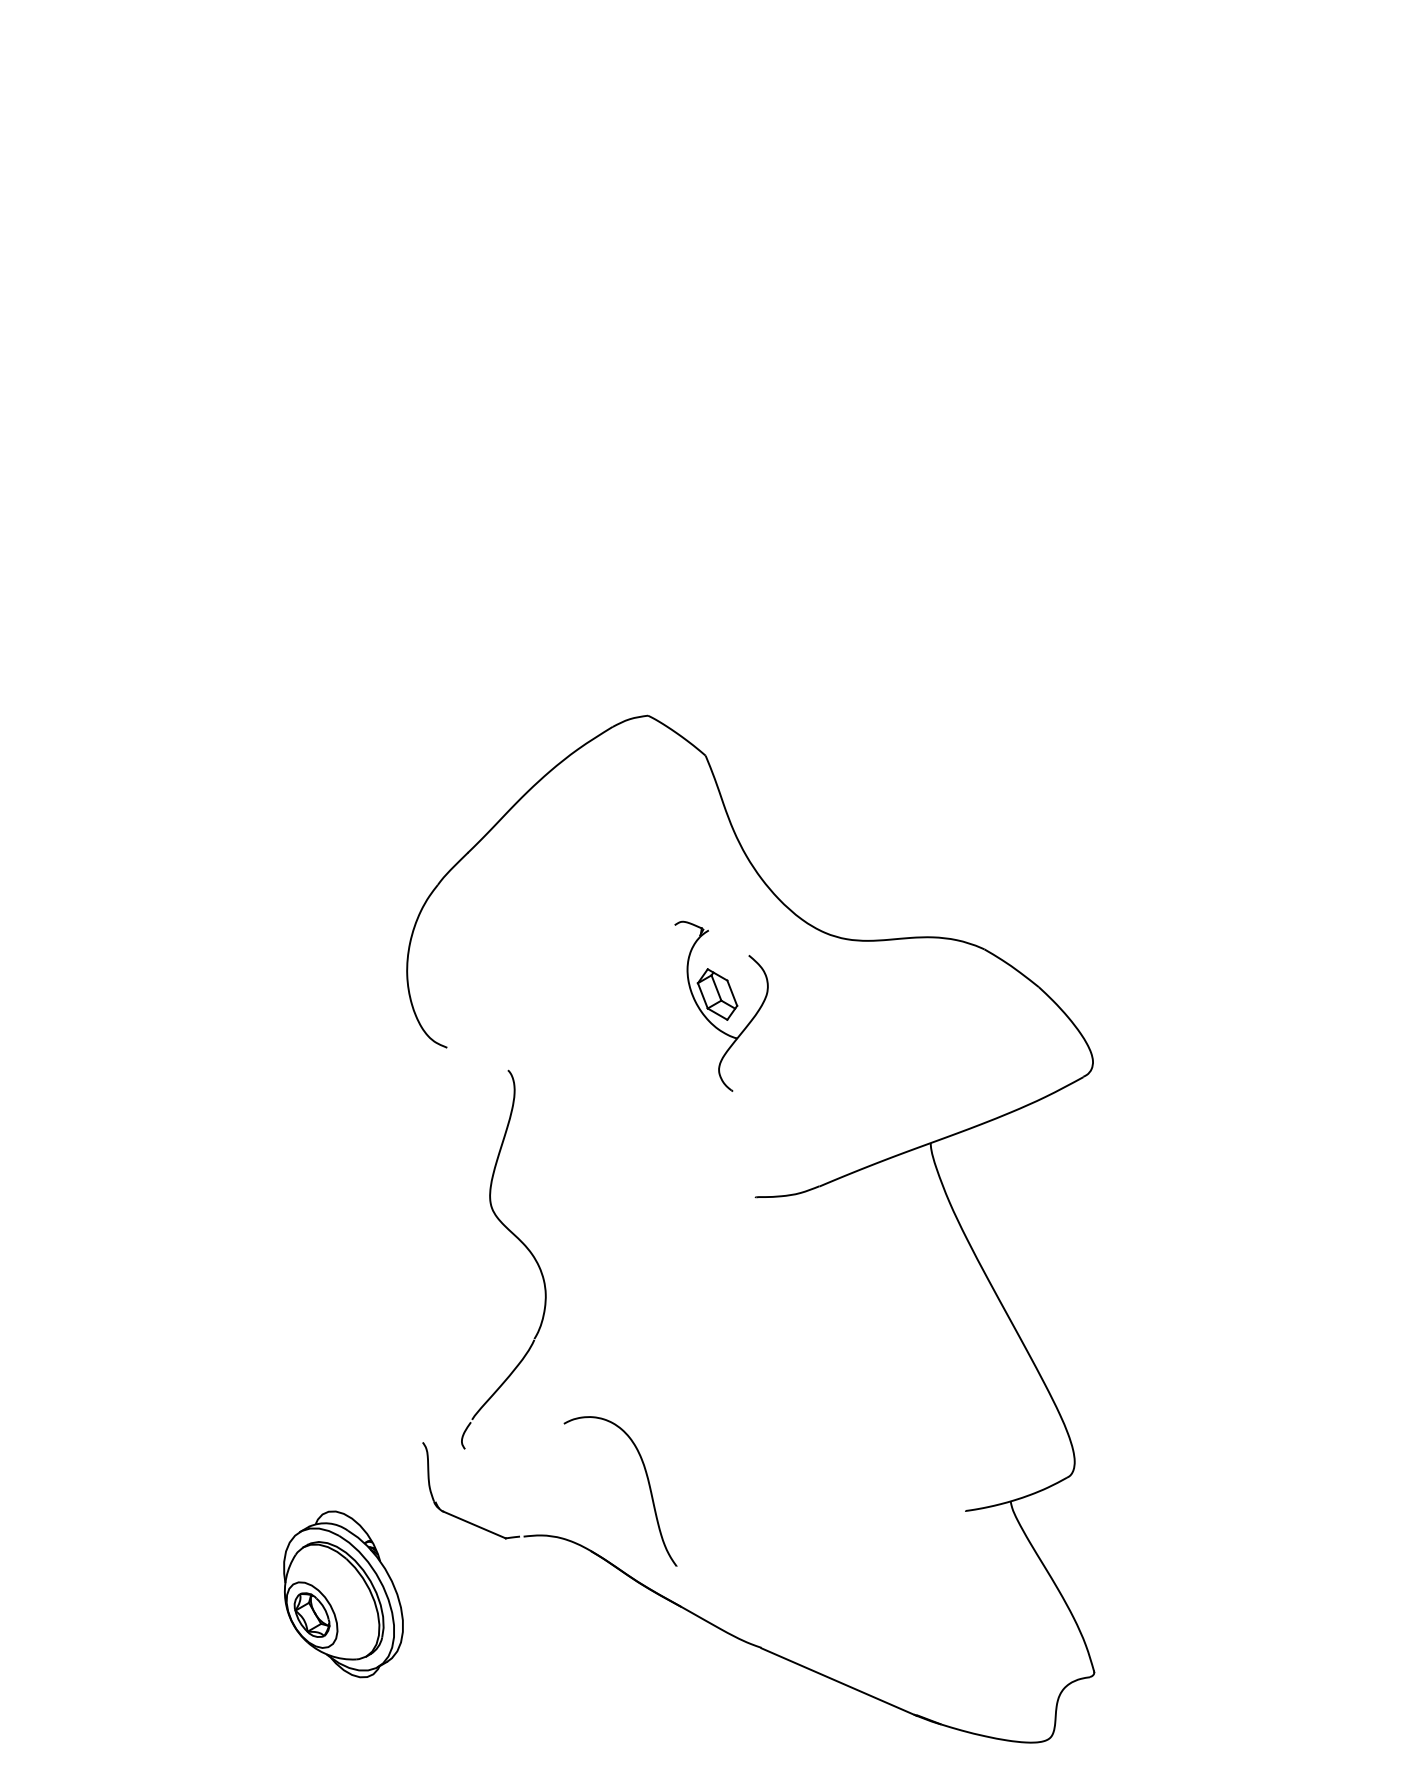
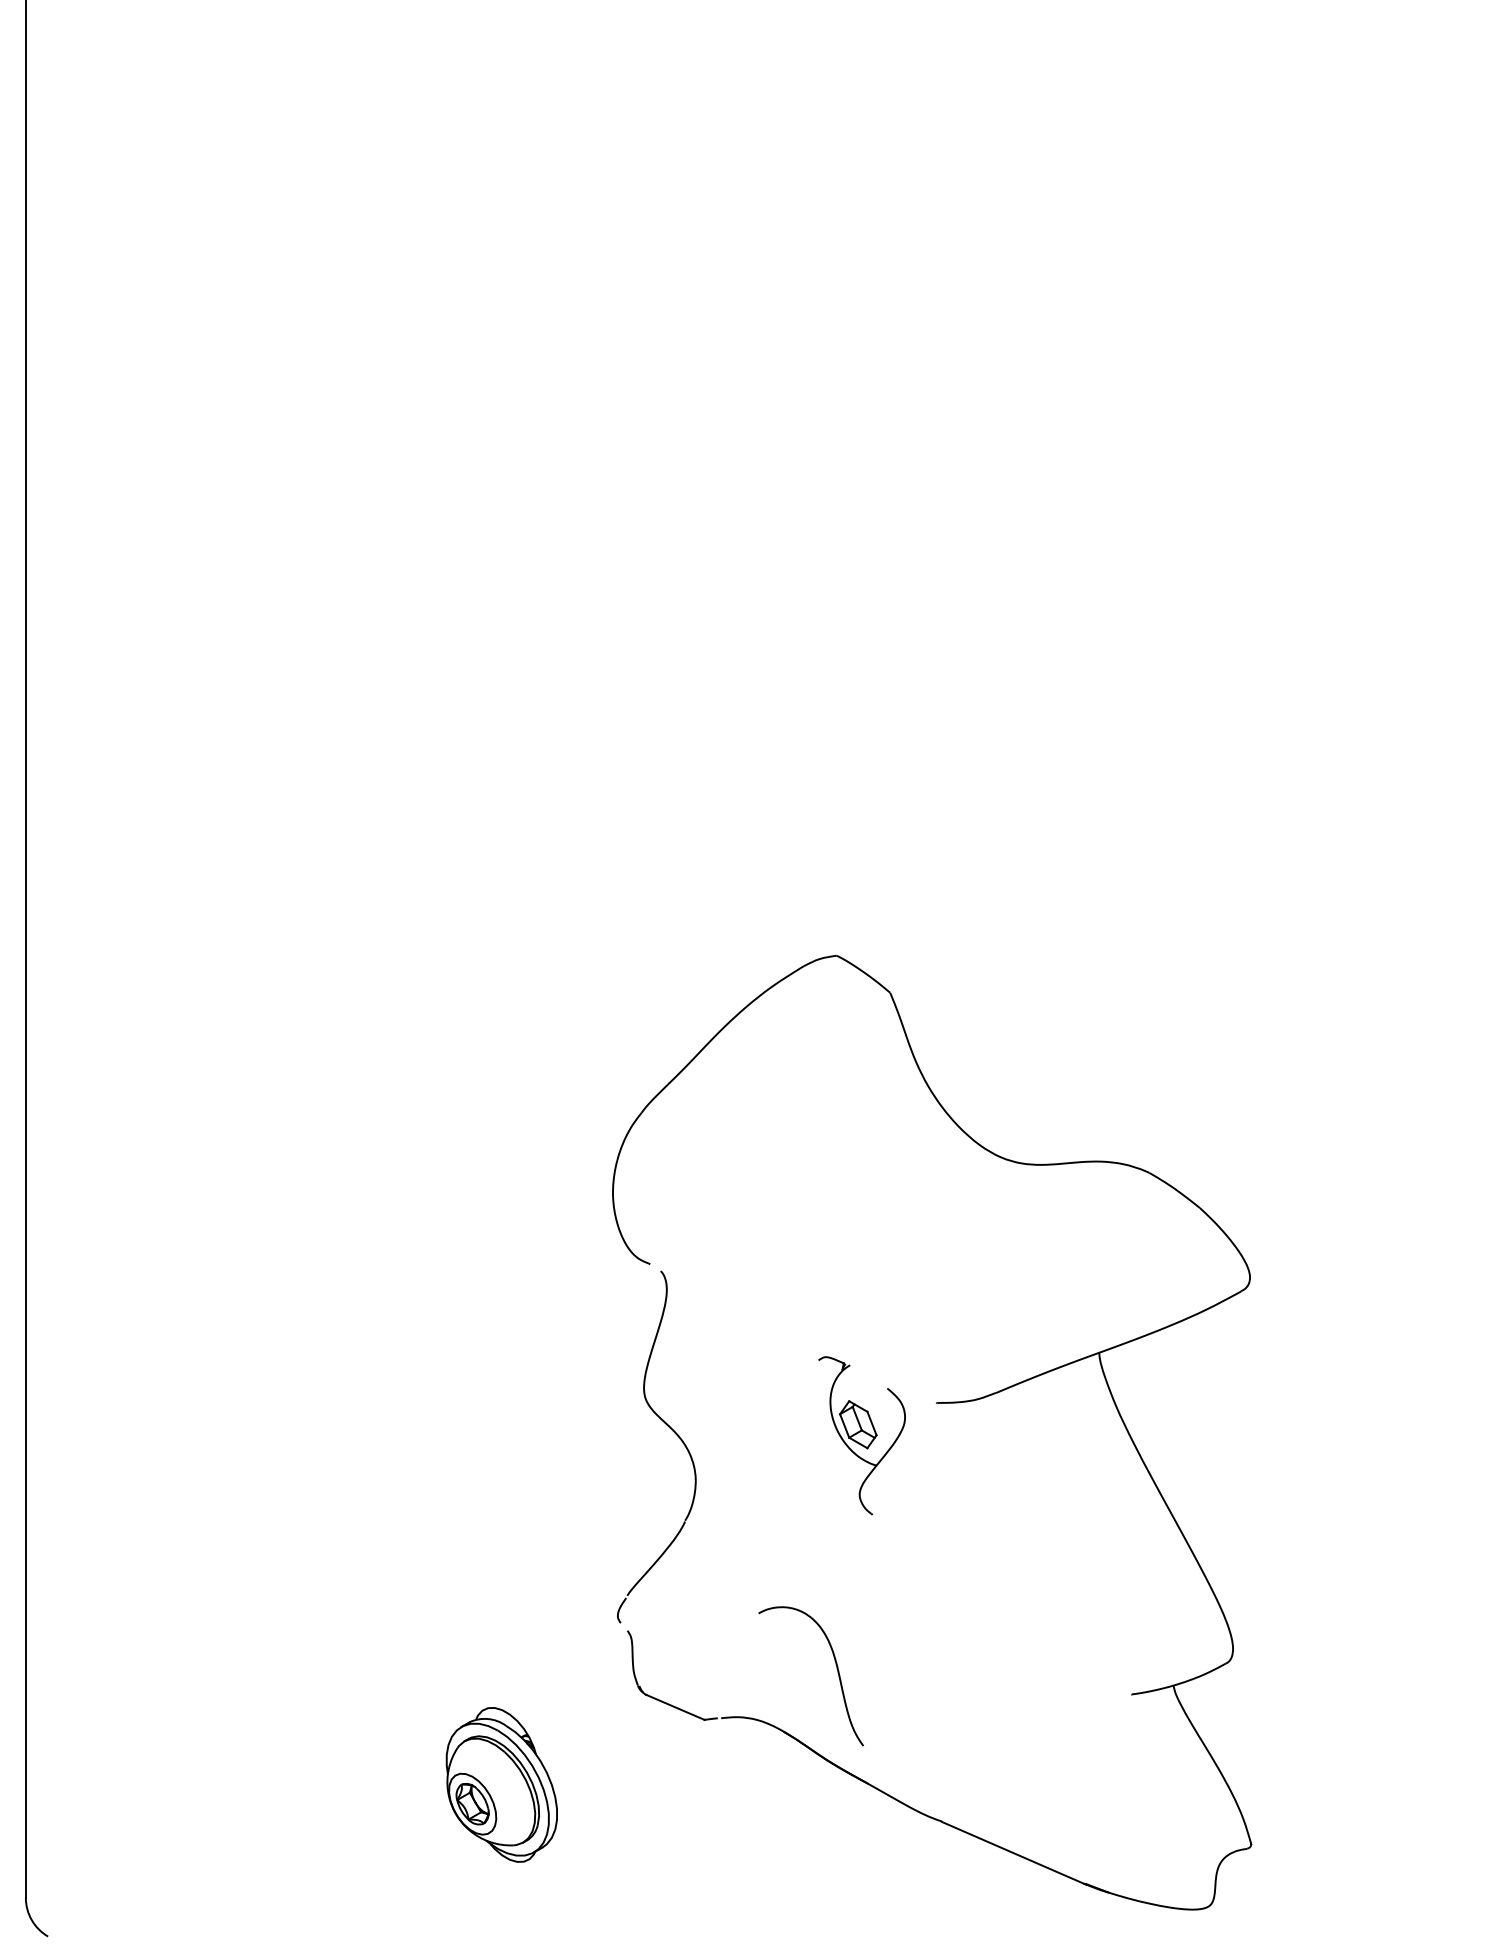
part: (720, 1006) -> (861, 1435), moved
part: (519, 1241) -> (671, 1430), moved
part: (343, 1593) -> (501, 1784), moved

